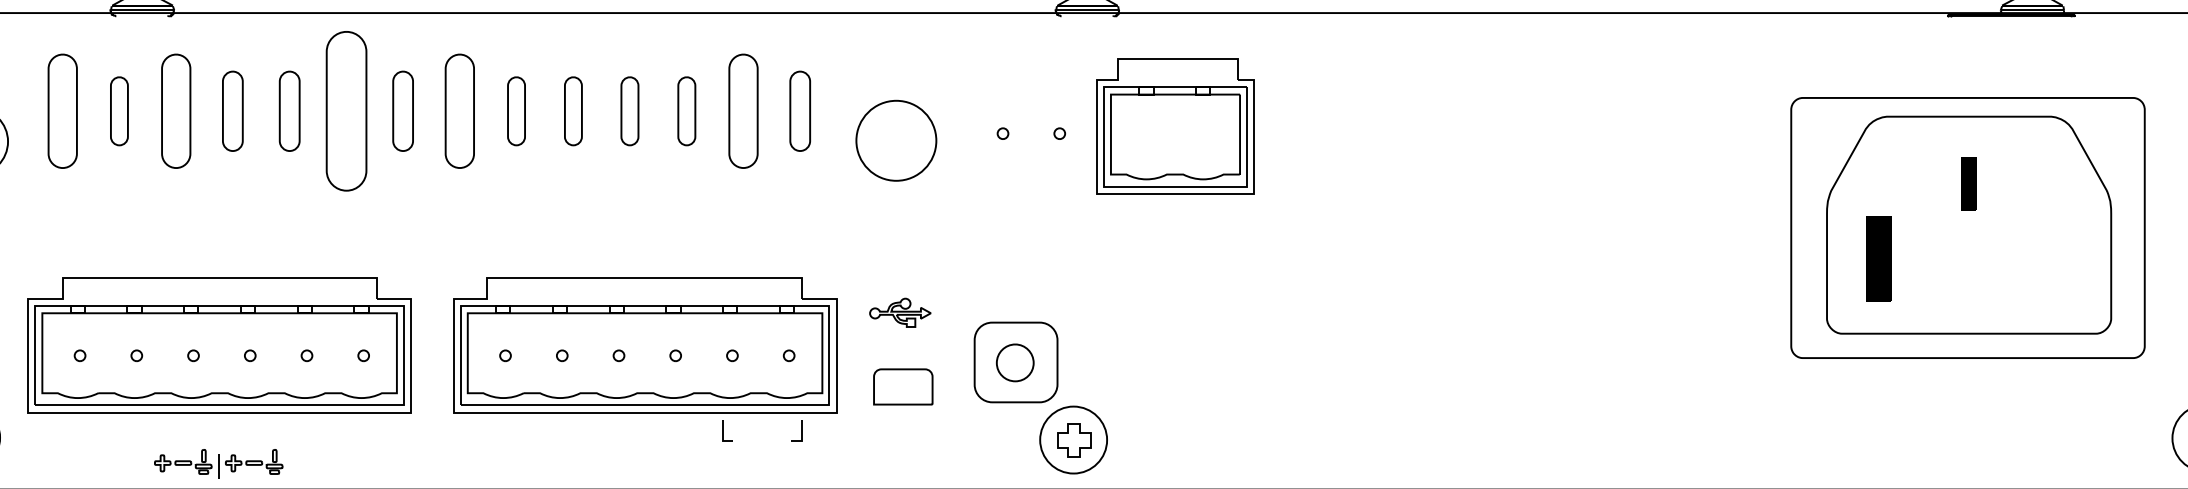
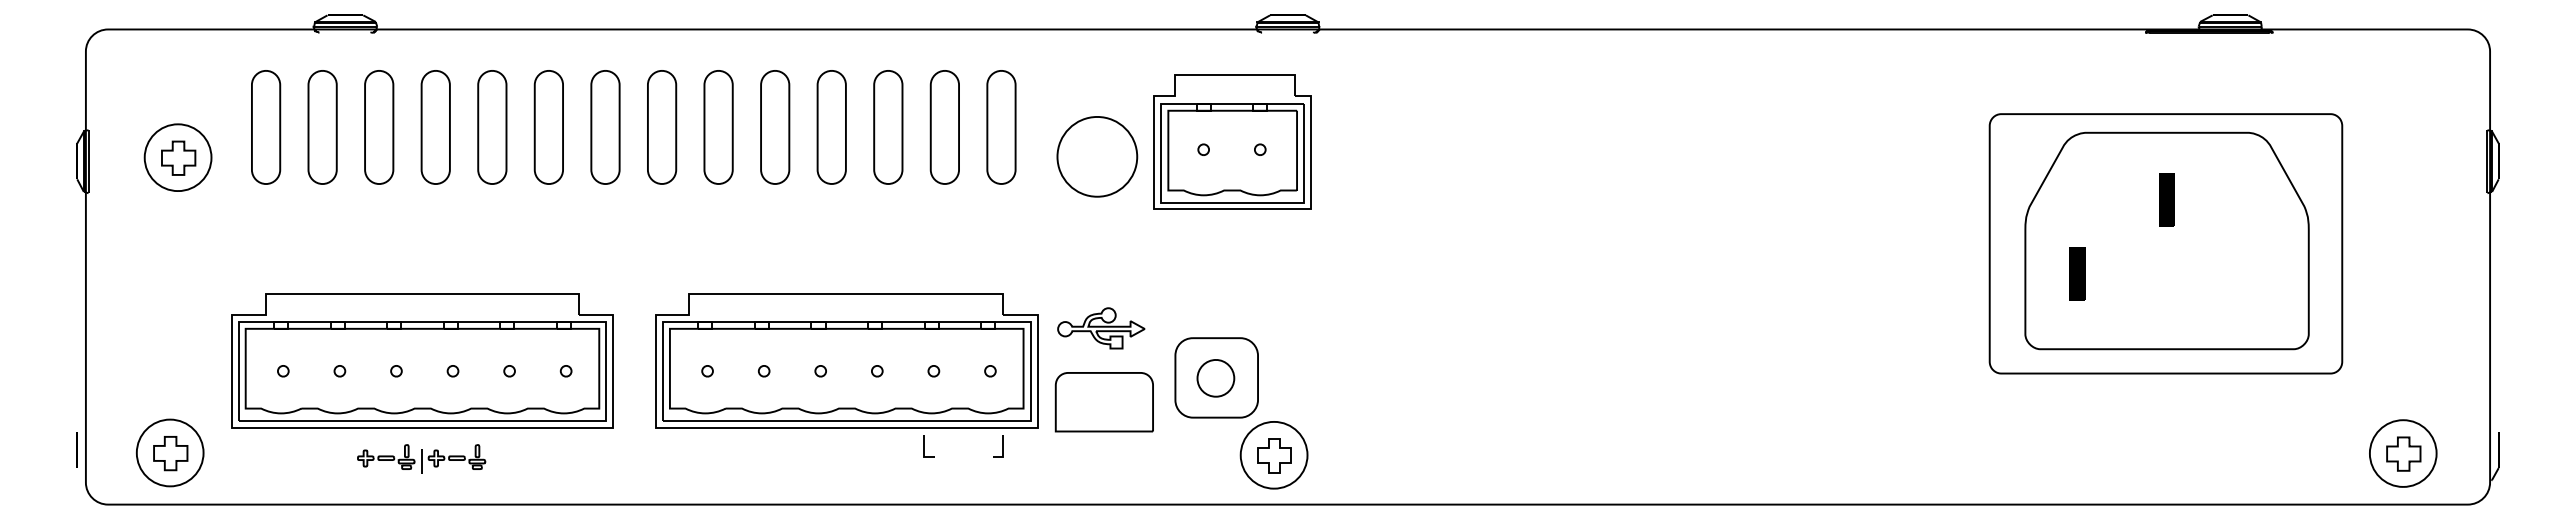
part: (119, 111) -> (322, 127), size x1.67
part: (232, 111) -> (435, 127), size x1.43
part: (289, 111) -> (492, 127), size x1.43
part: (345, 111) -> (548, 127), size x0.71
part: (403, 111) -> (605, 127), size x1.43
part: (516, 111) -> (718, 127), size x1.67
part: (573, 111) -> (775, 127), size x1.67
part: (629, 111) -> (831, 127), size x1.67
part: (686, 111) -> (888, 127), size x1.67
part: (800, 111) -> (1001, 127), size x1.43
part: (1175, 125) -> (1232, 141), moved
part: (1879, 257) -> (2077, 273), size x0.62
part: (900, 312) -> (1101, 328), size x1.43
part: (902, 387) -> (1103, 402), size x1.67
part: (218, 463) -> (421, 458), moved

